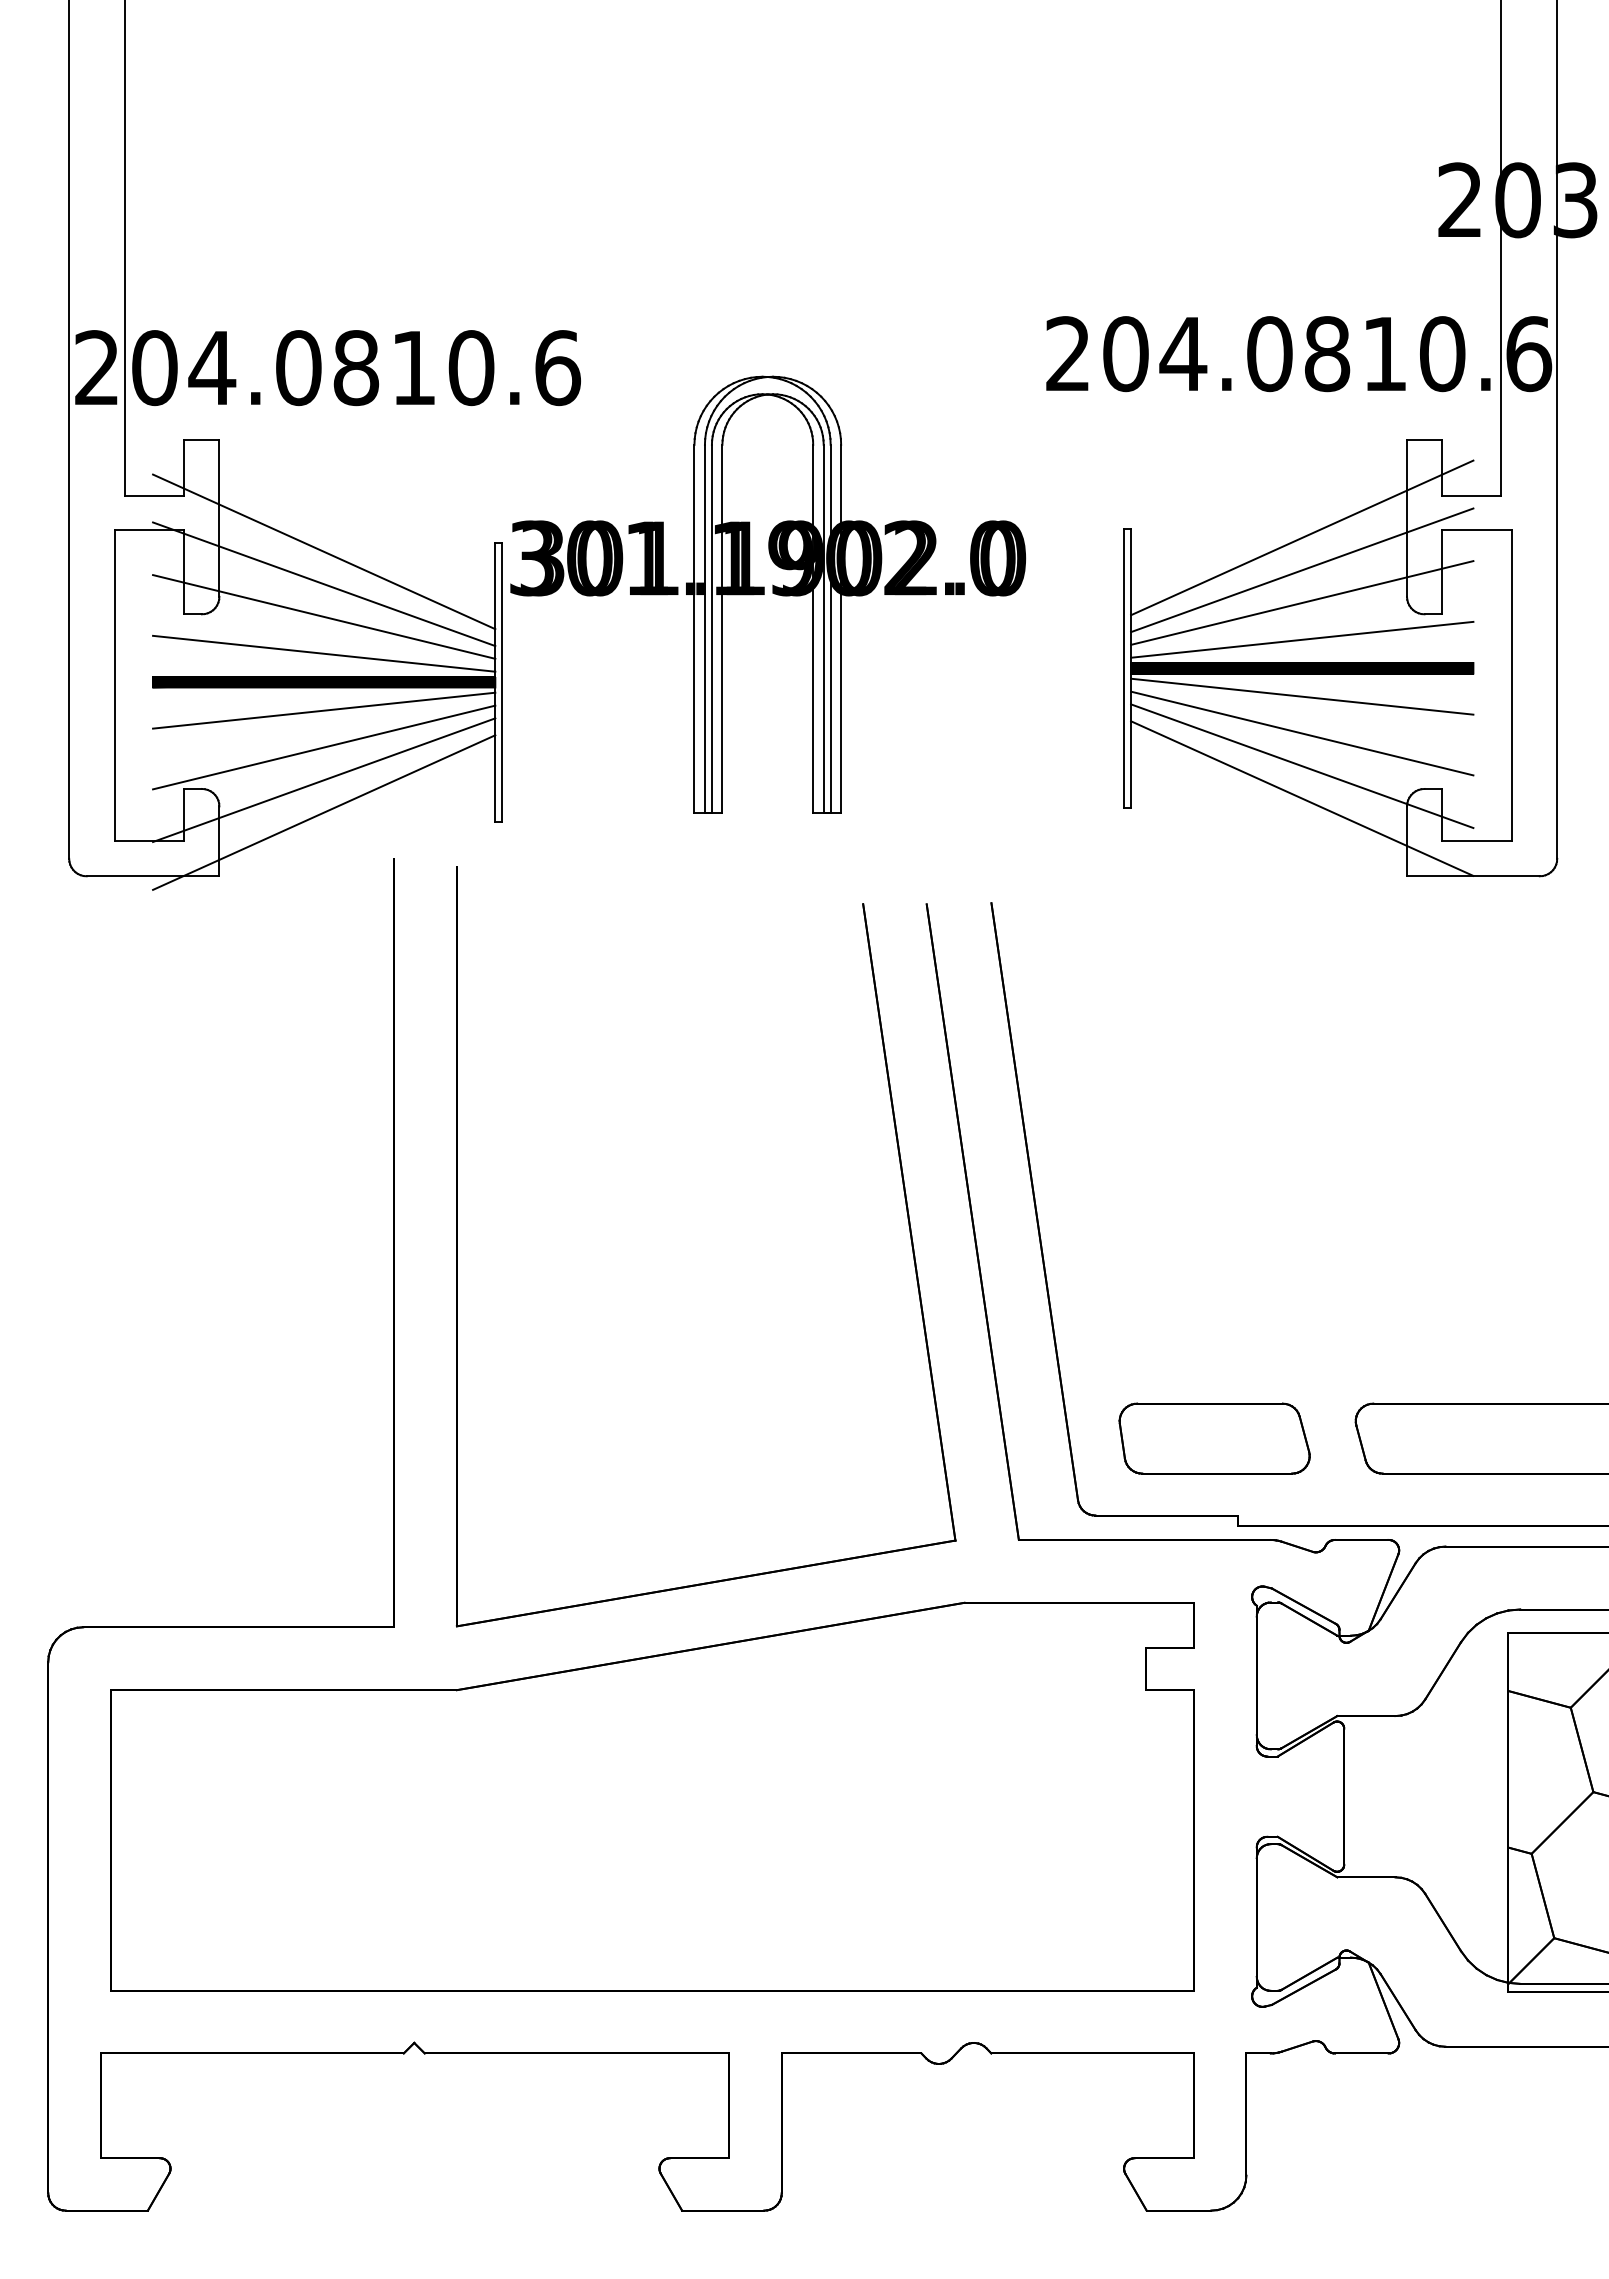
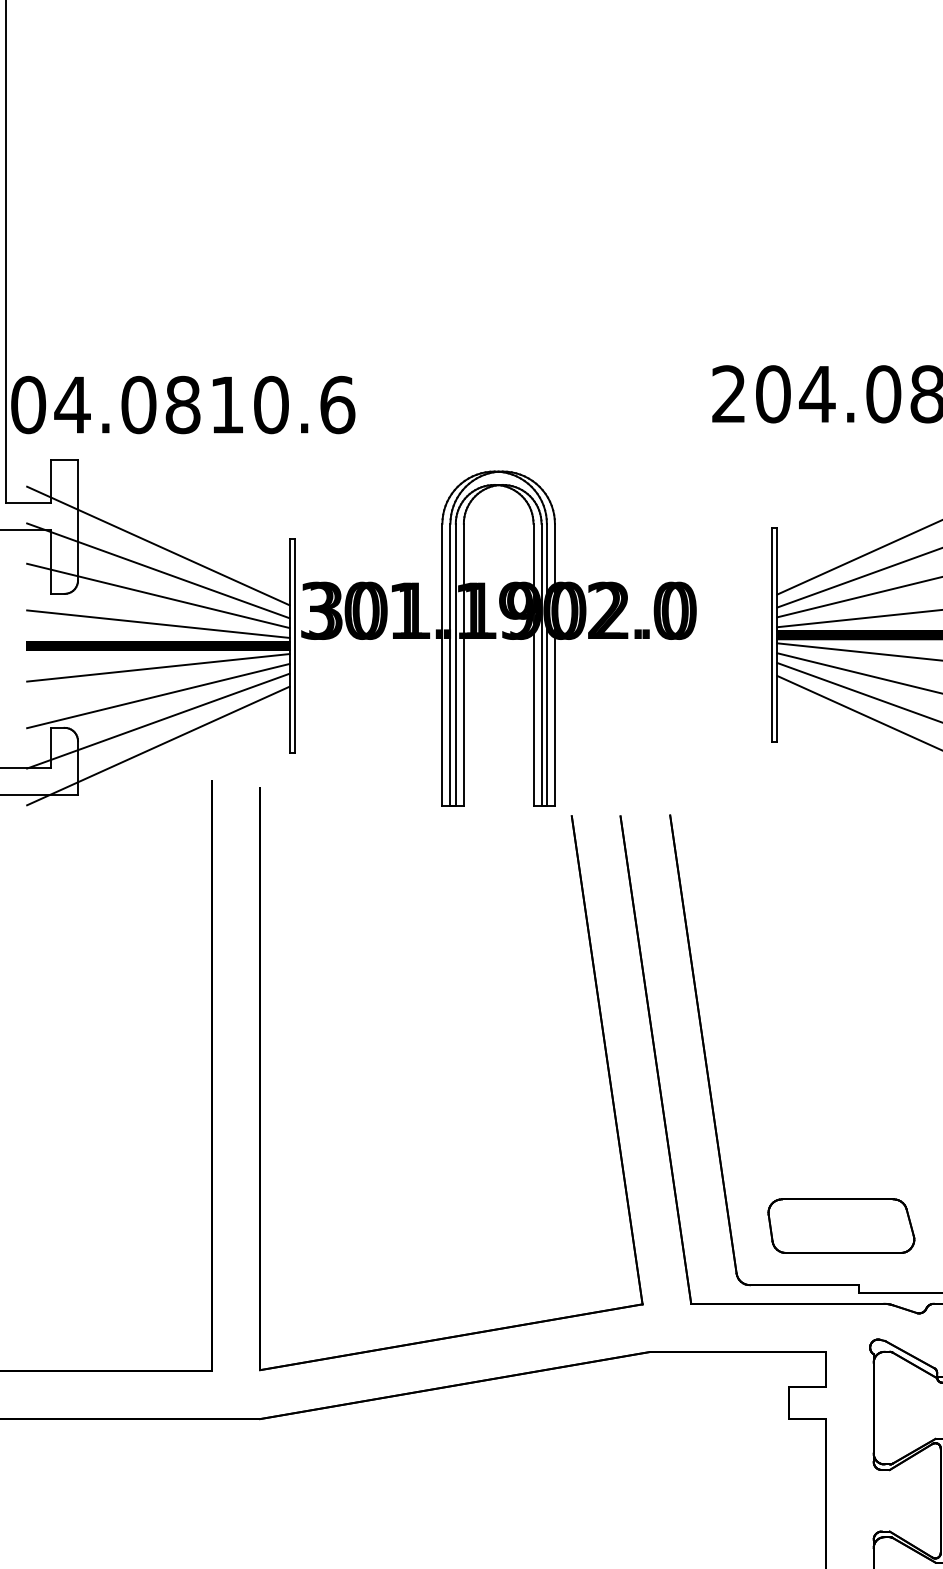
part: (768, 594) -> (499, 638), moved

